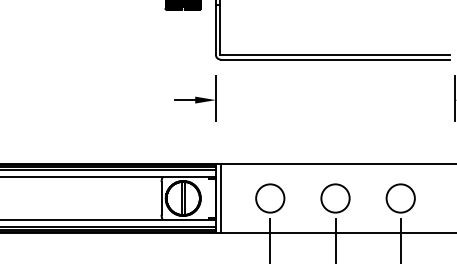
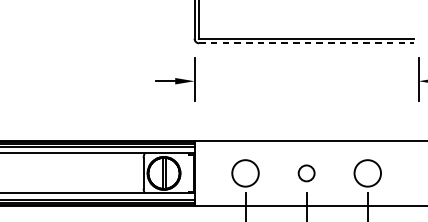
line: (335, 59) -> (306, 43), solid -> dashed
line: (220, 198) -> (198, 173), removed
circle: (335, 198) -> (306, 173), size x0.6

